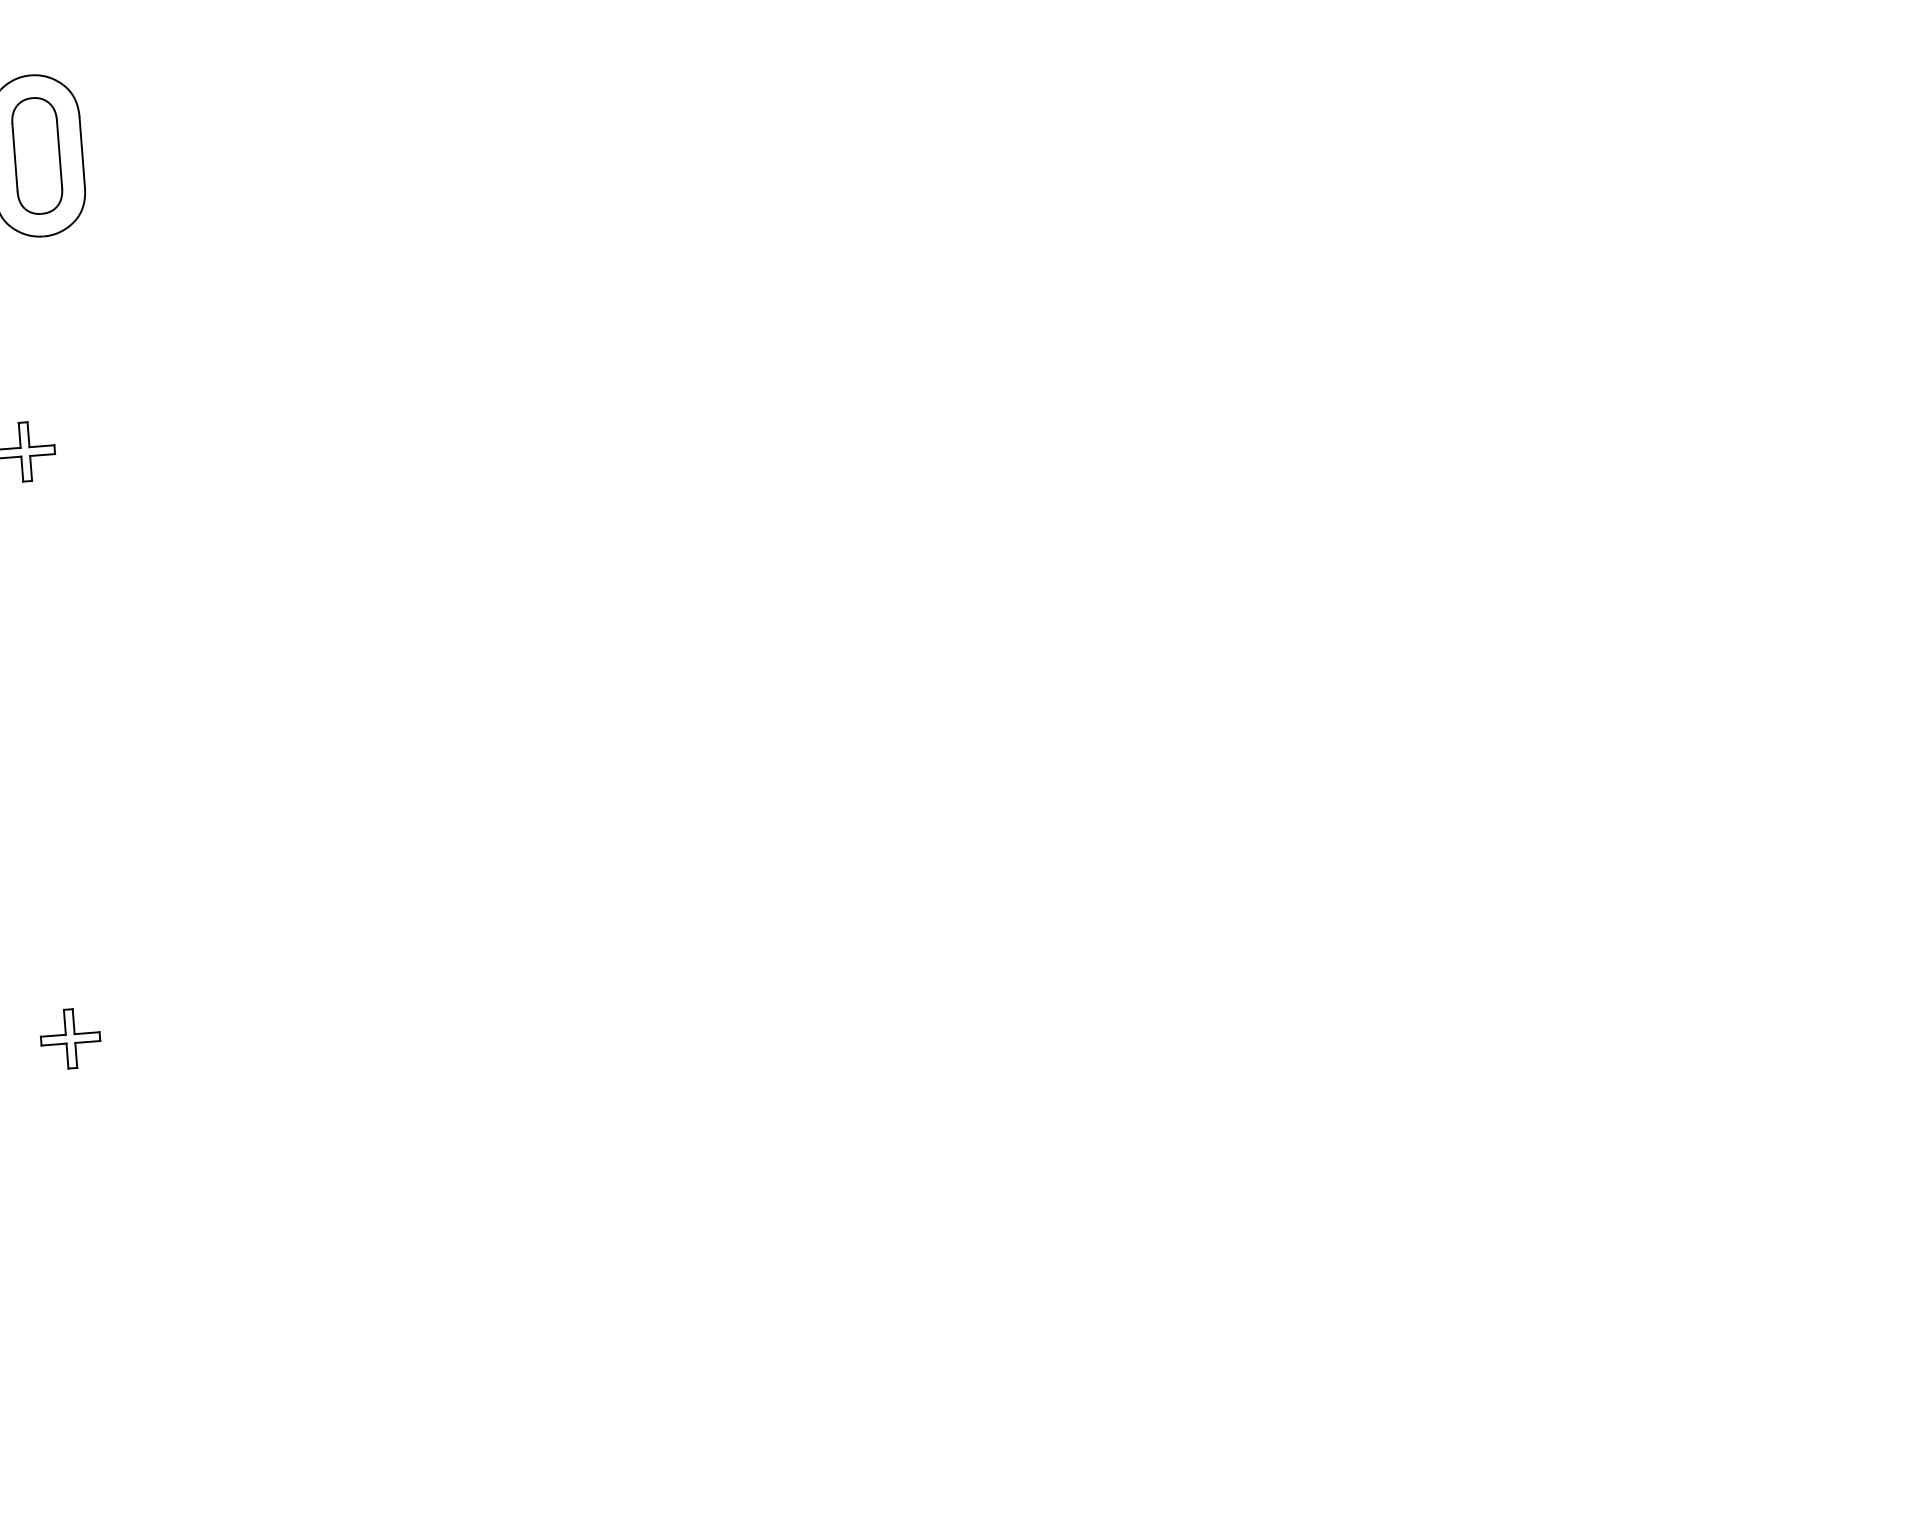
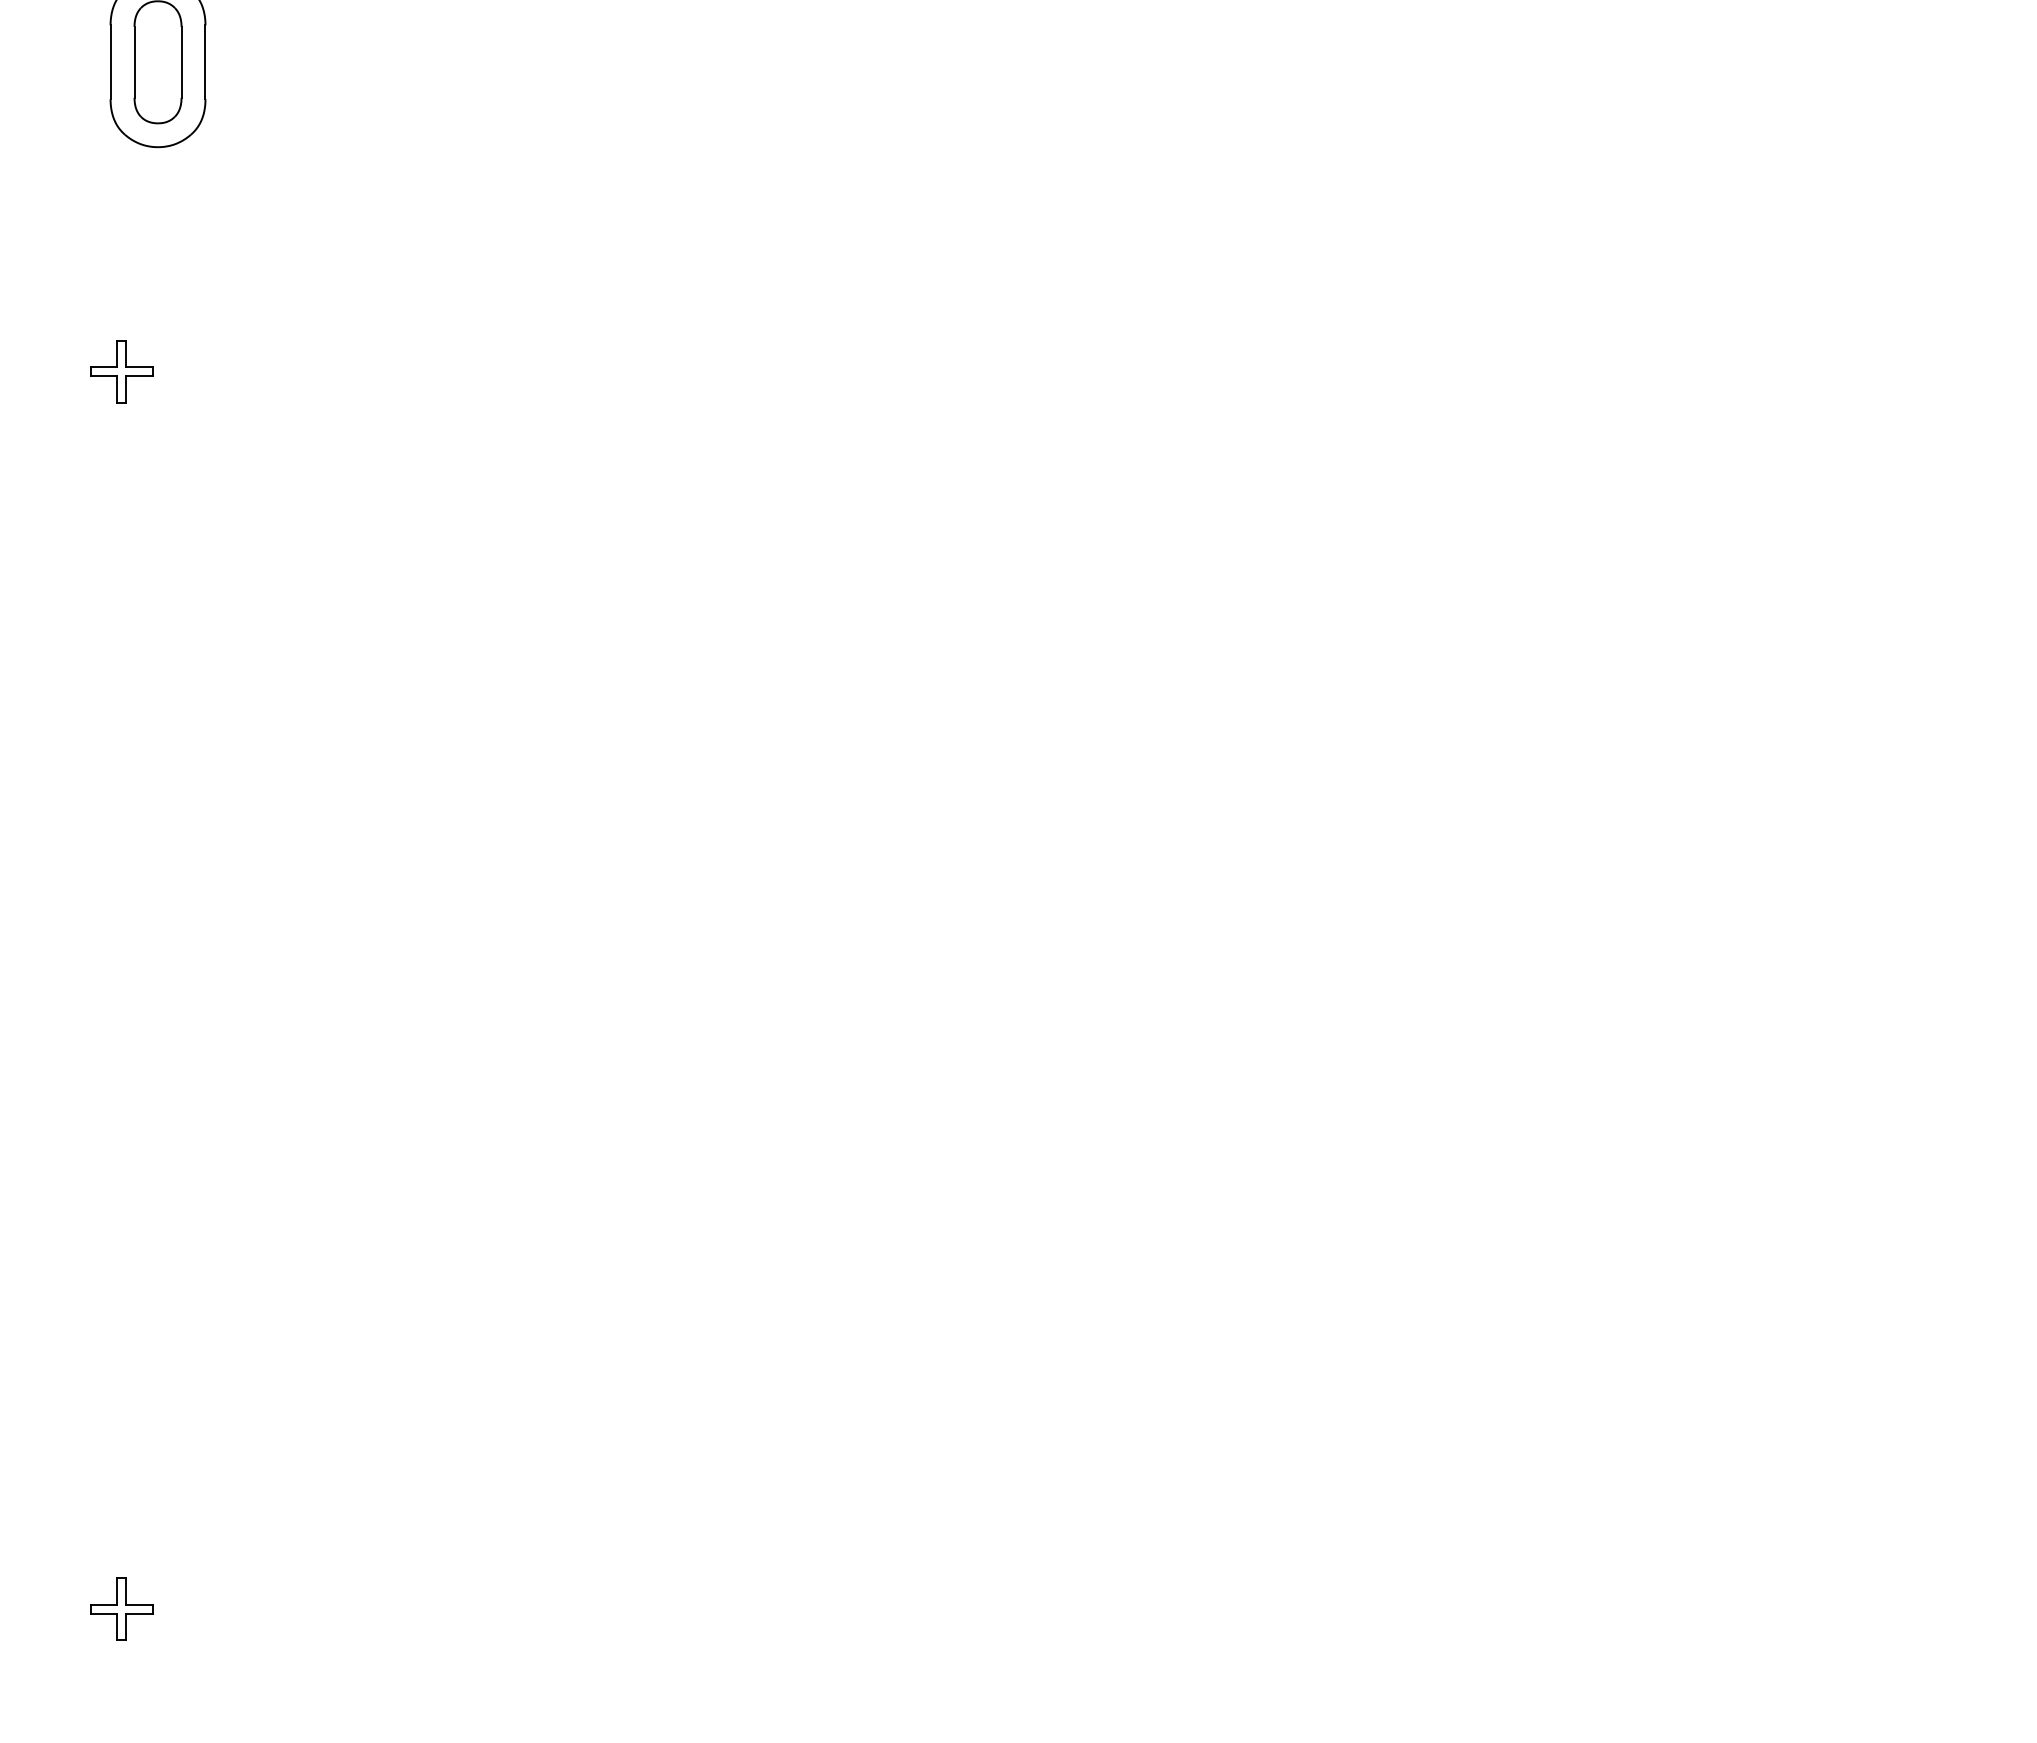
part: (70, 1038) -> (121, 990), removed

